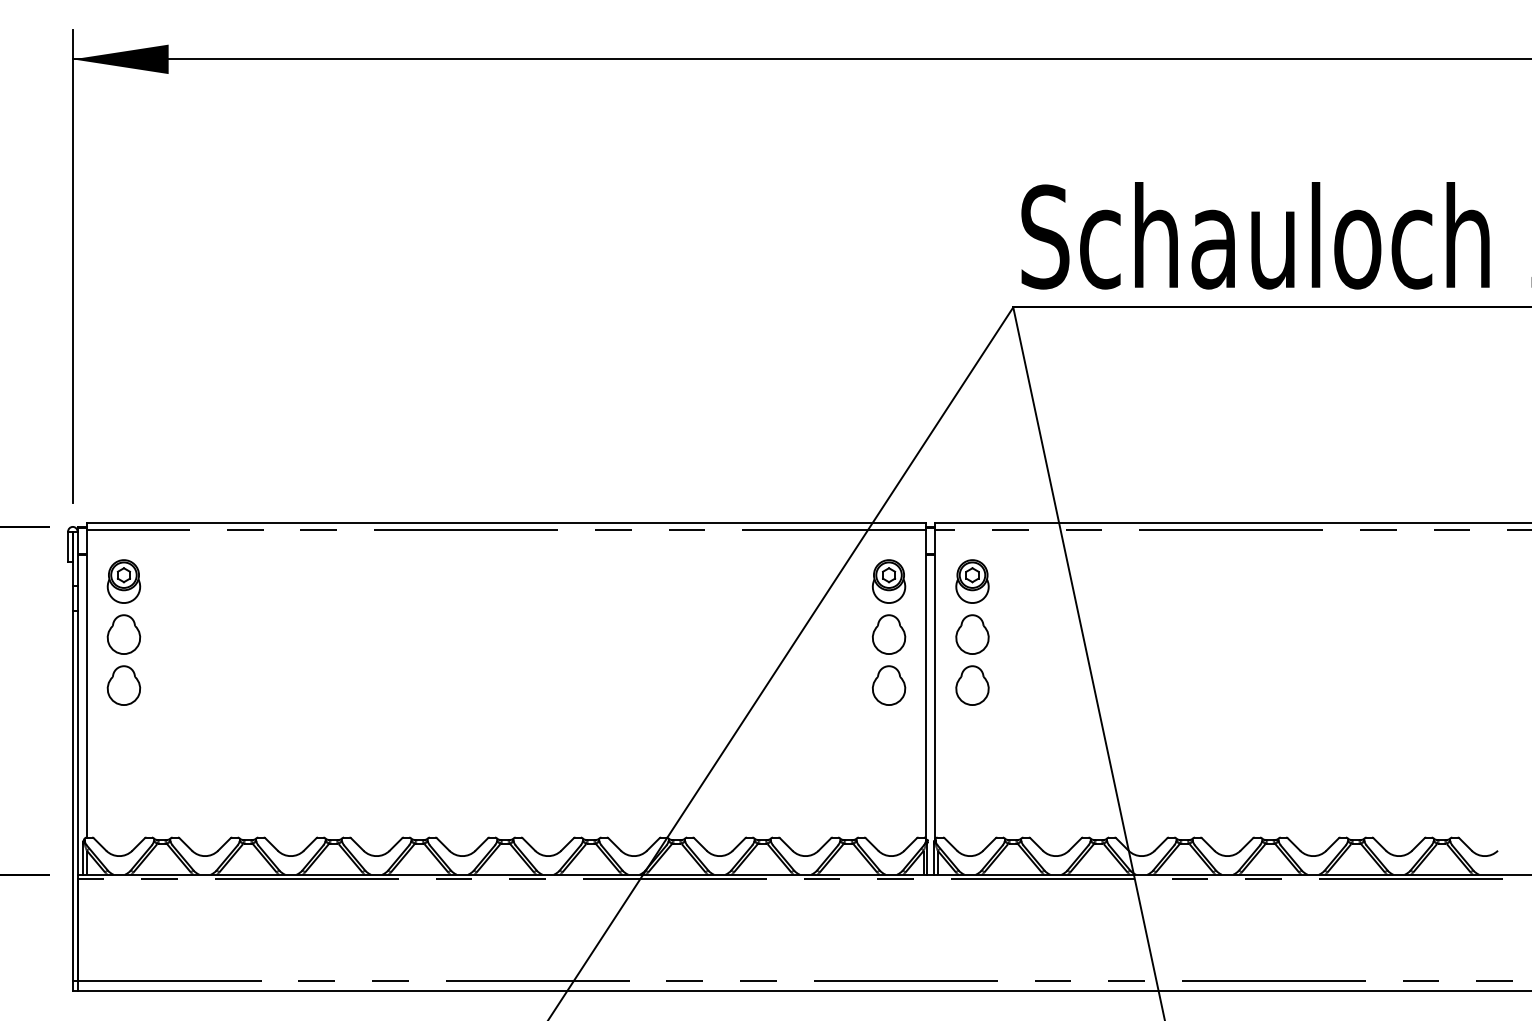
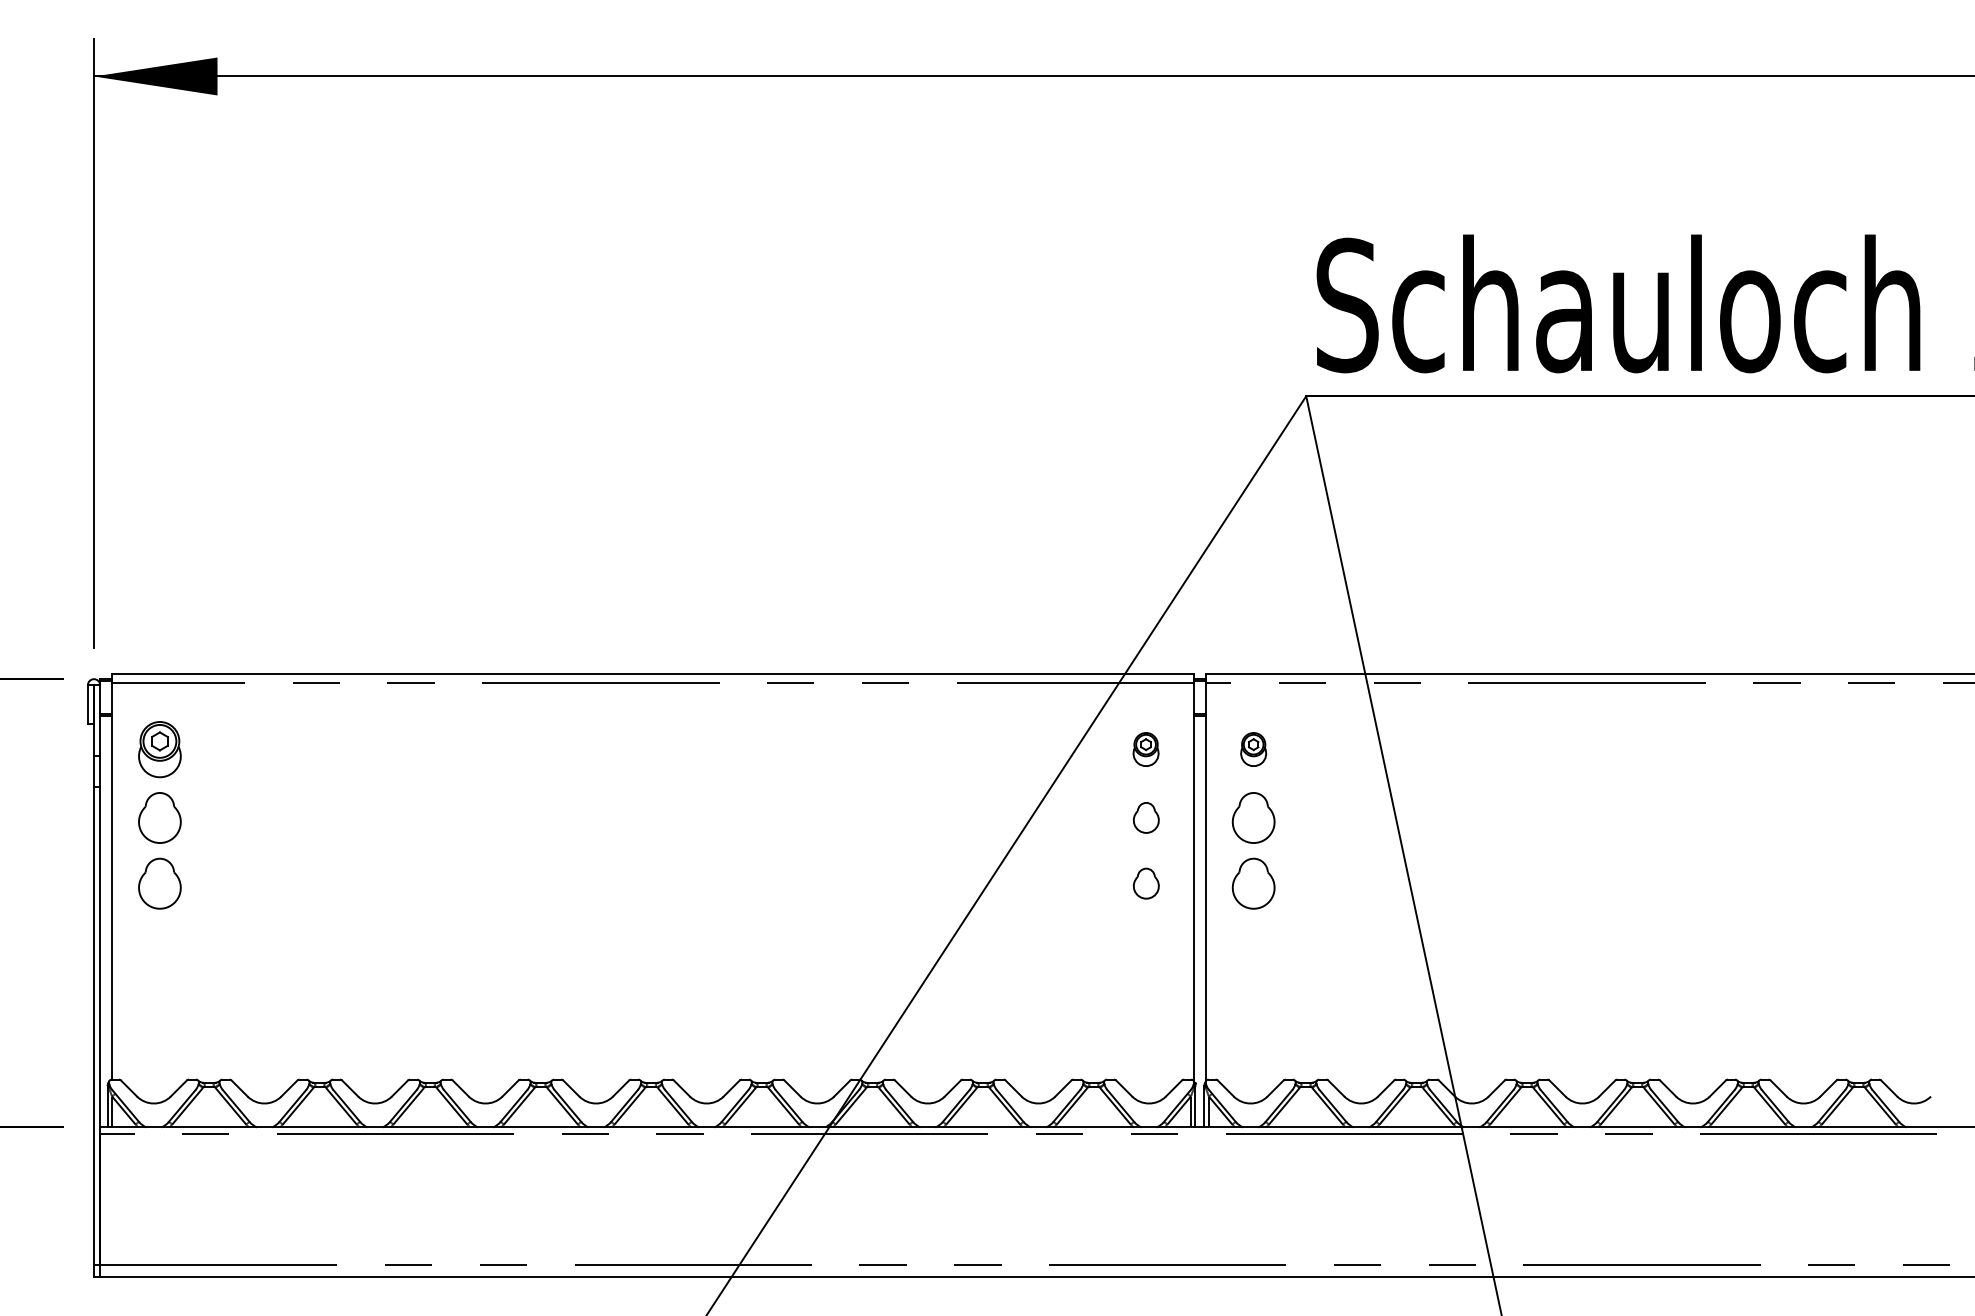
part: (888, 581) -> (1145, 749), size x0.6
part: (972, 581) -> (1253, 749), size x0.6
part: (889, 634) -> (1146, 817), size x0.6
part: (889, 685) -> (1146, 883), size x0.6

